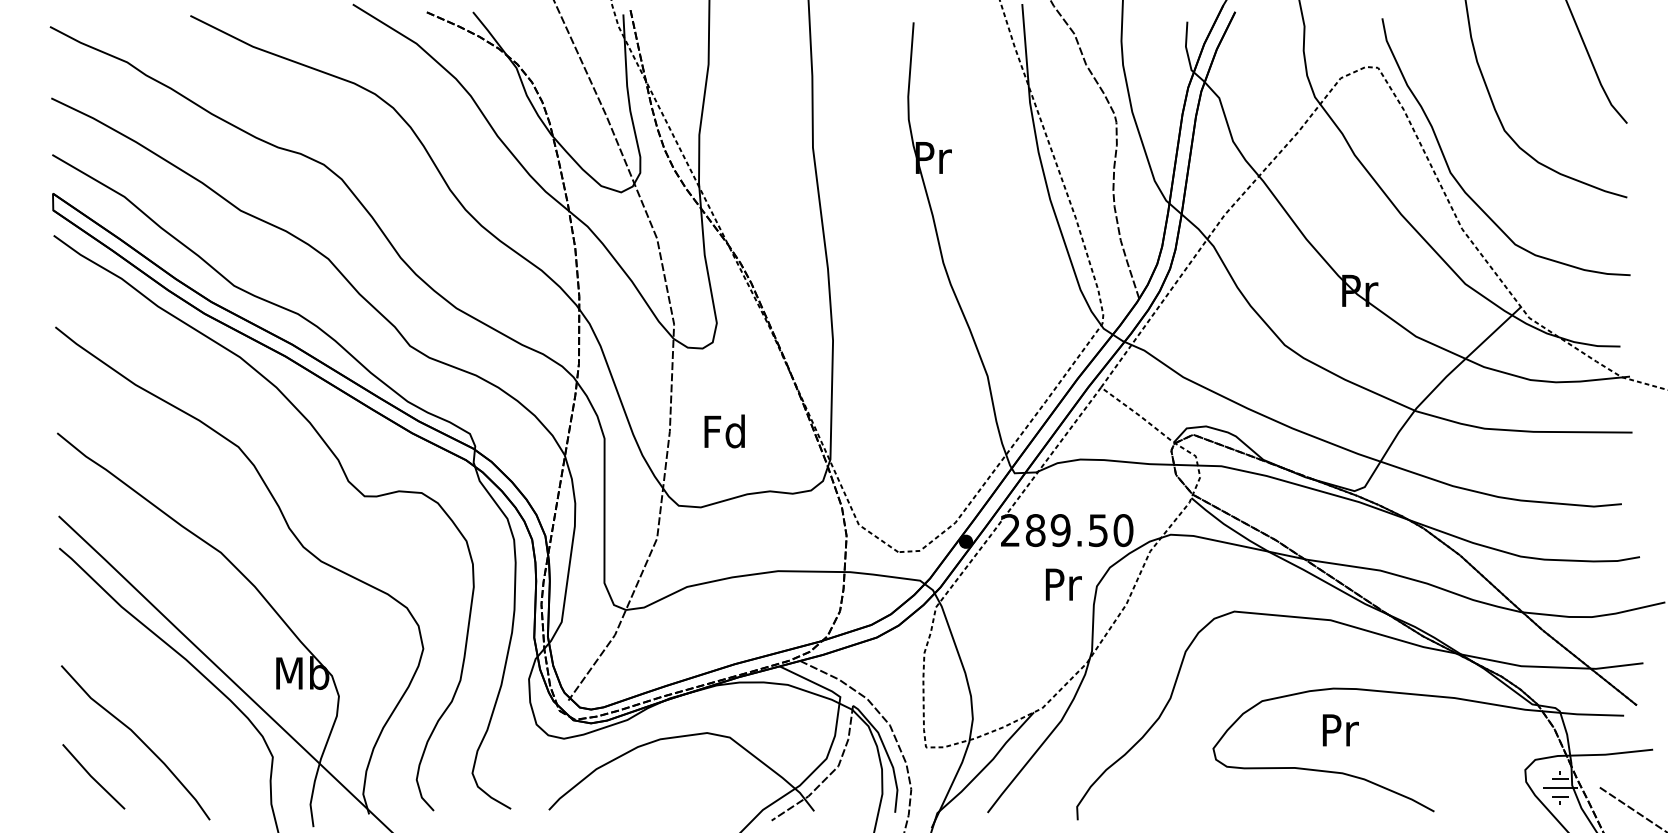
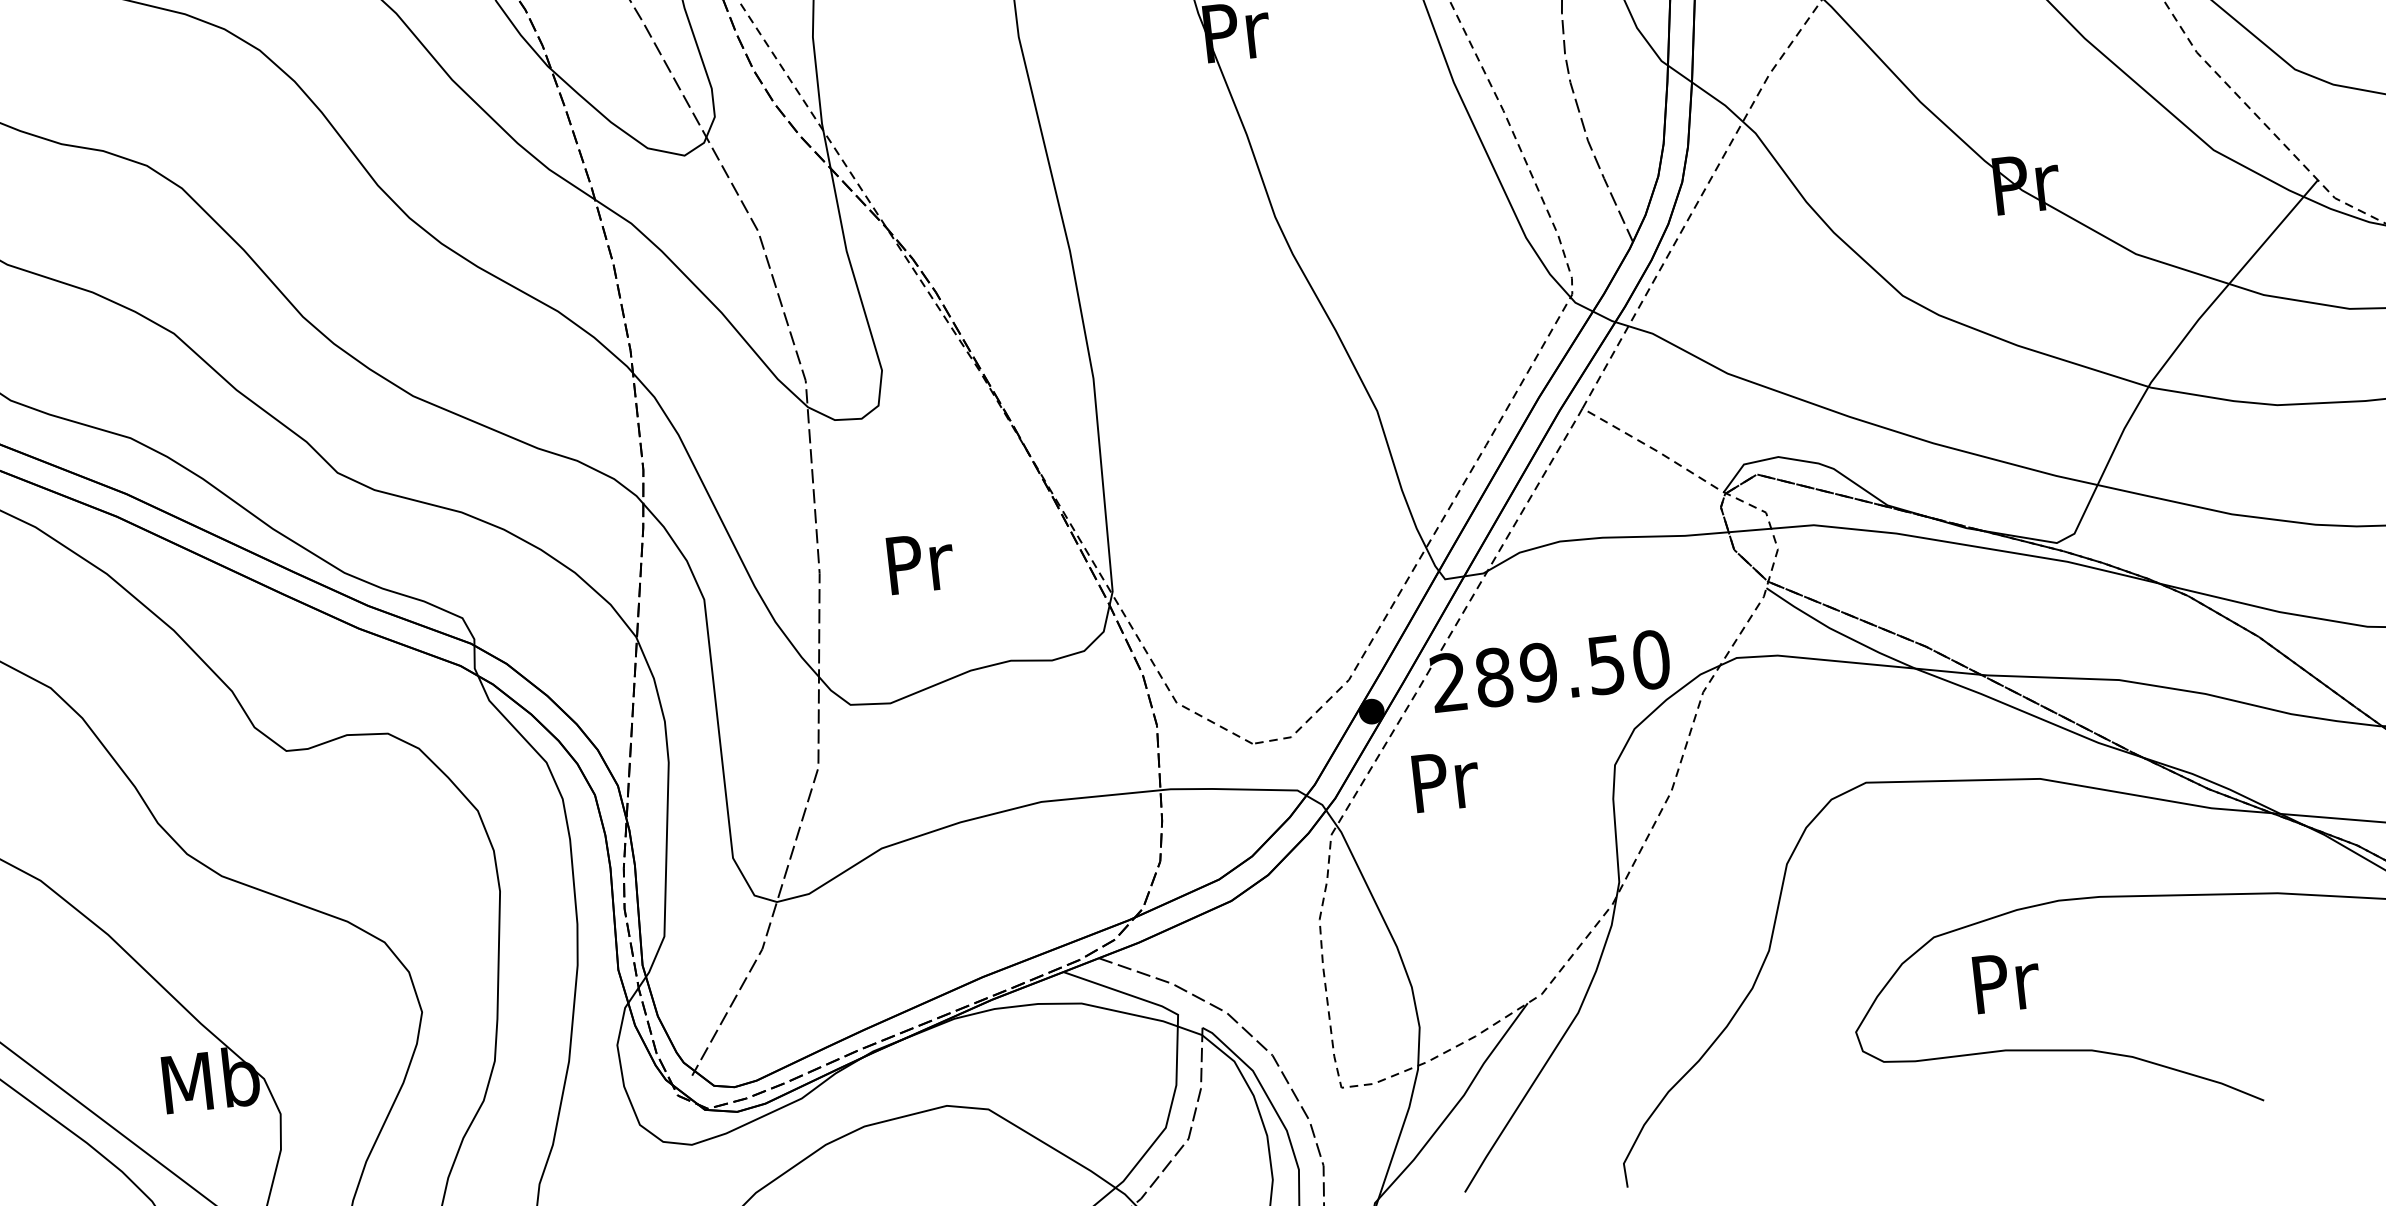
text: (724, 431) -> (917, 562), Fd -> Pr
text: (1063, 584) -> (1445, 780), moved
text: (1340, 730) -> (2006, 982), moved

